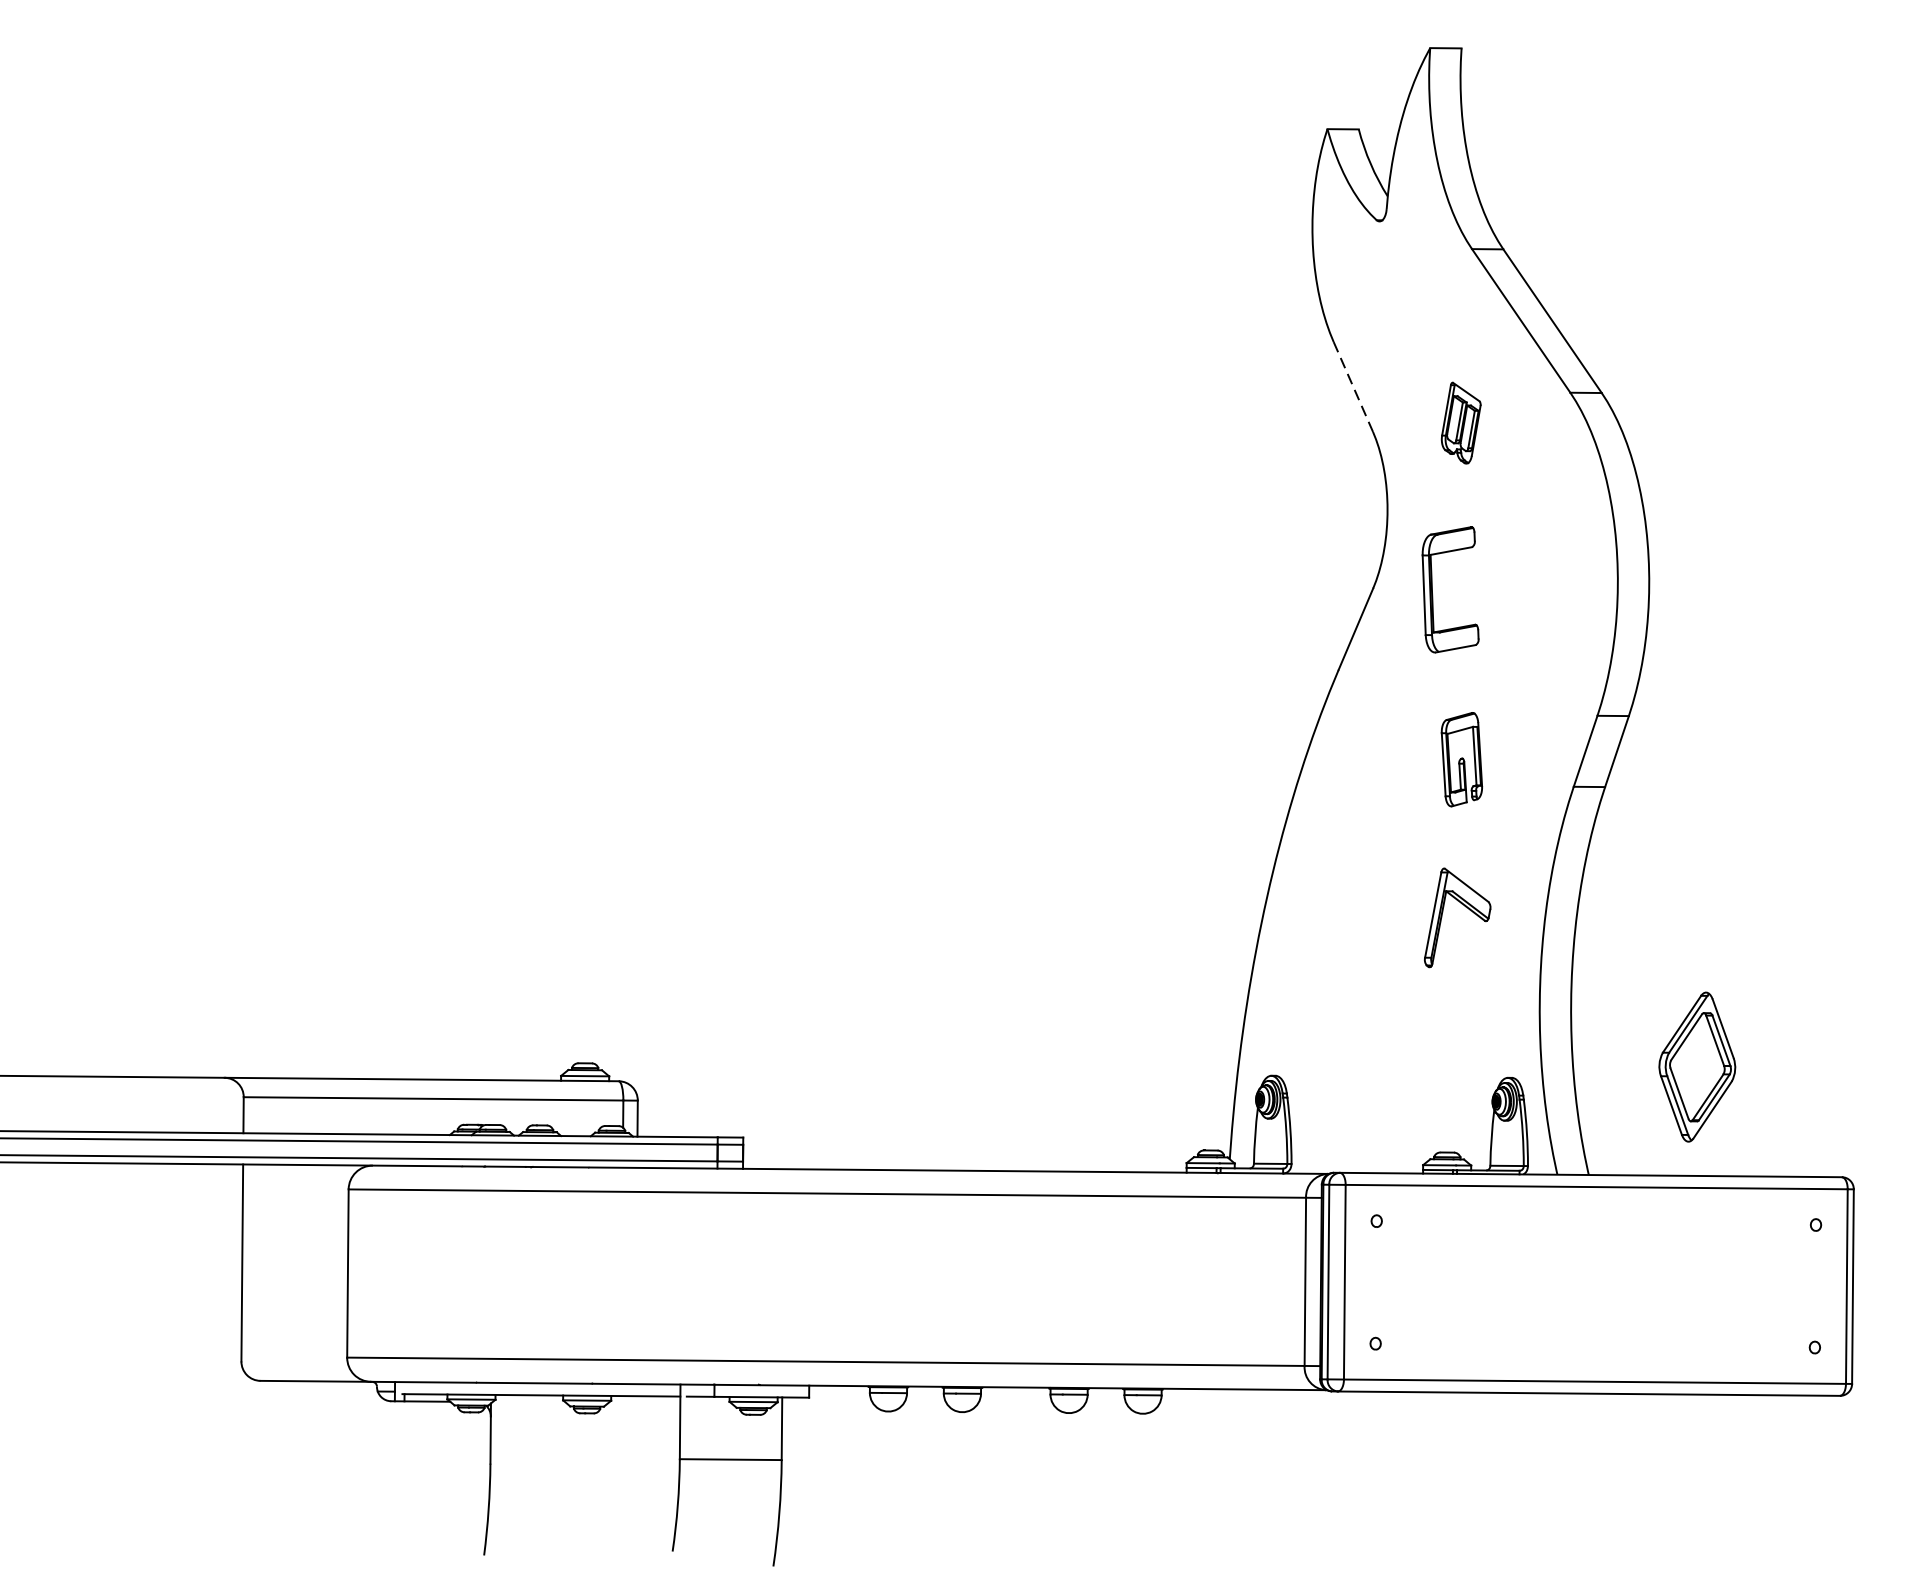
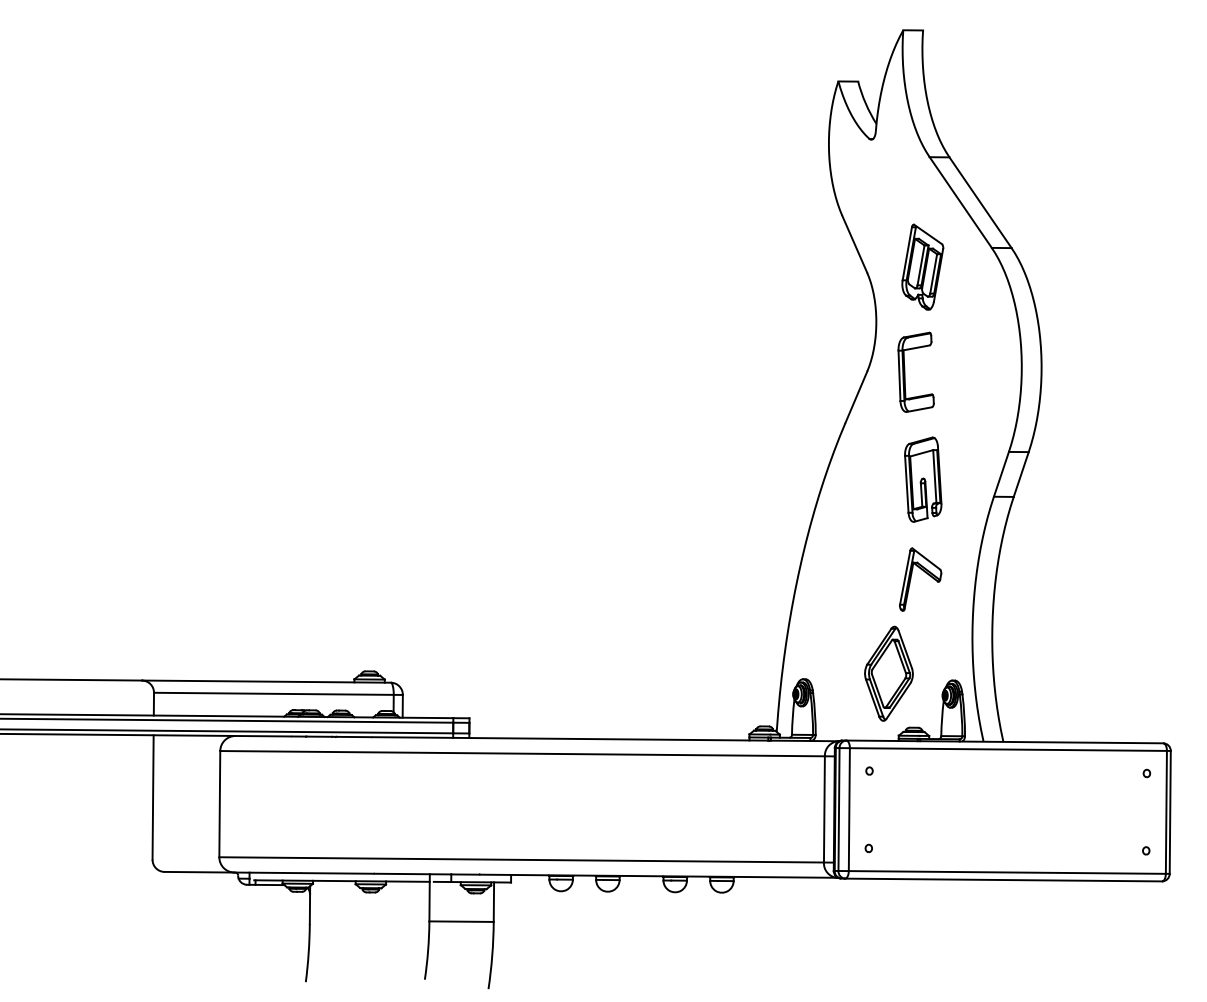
line: (1352, 387) -> (854, 244), dashed -> solid
part: (1460, 422) -> (922, 266), size x1.67
part: (1462, 759) -> (923, 479), size x1.43
part: (1696, 1066) -> (888, 673), moved

